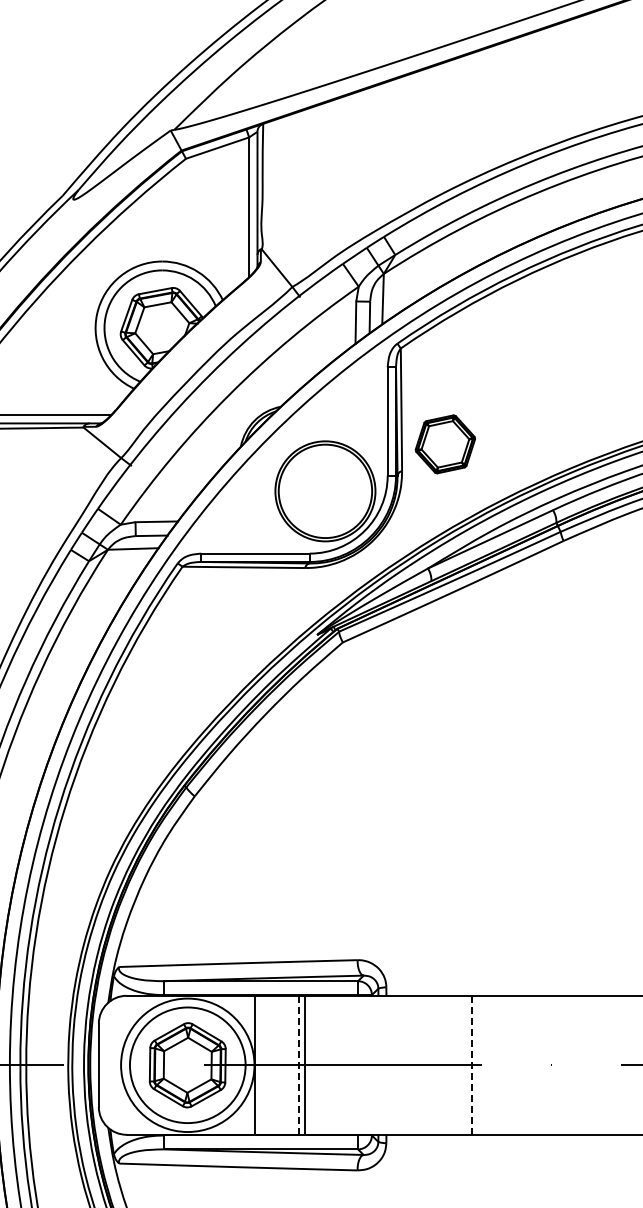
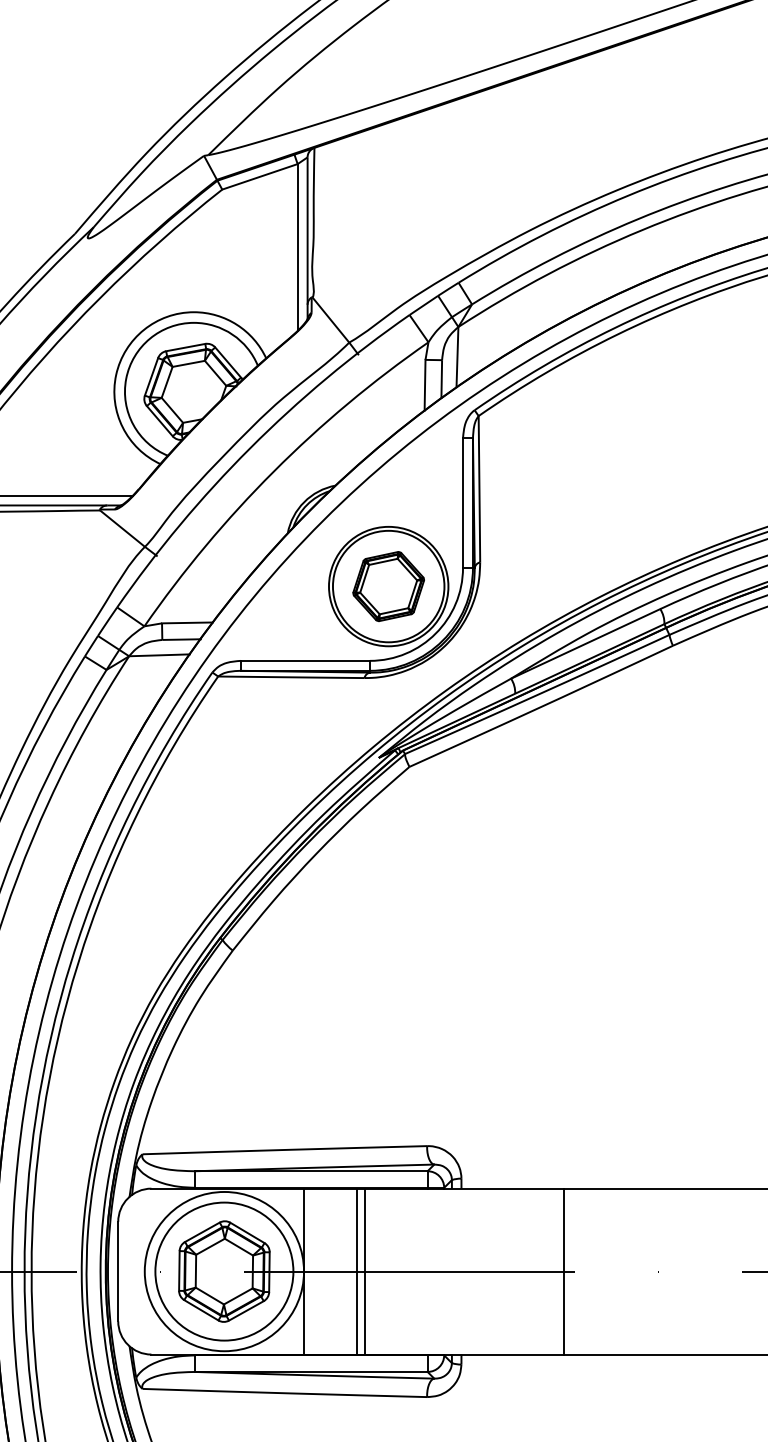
part: (444, 444) -> (387, 586), moved
line: (298, 1065) -> (356, 1271), dashed -> solid
line: (472, 1065) -> (564, 1271), dashed -> solid

